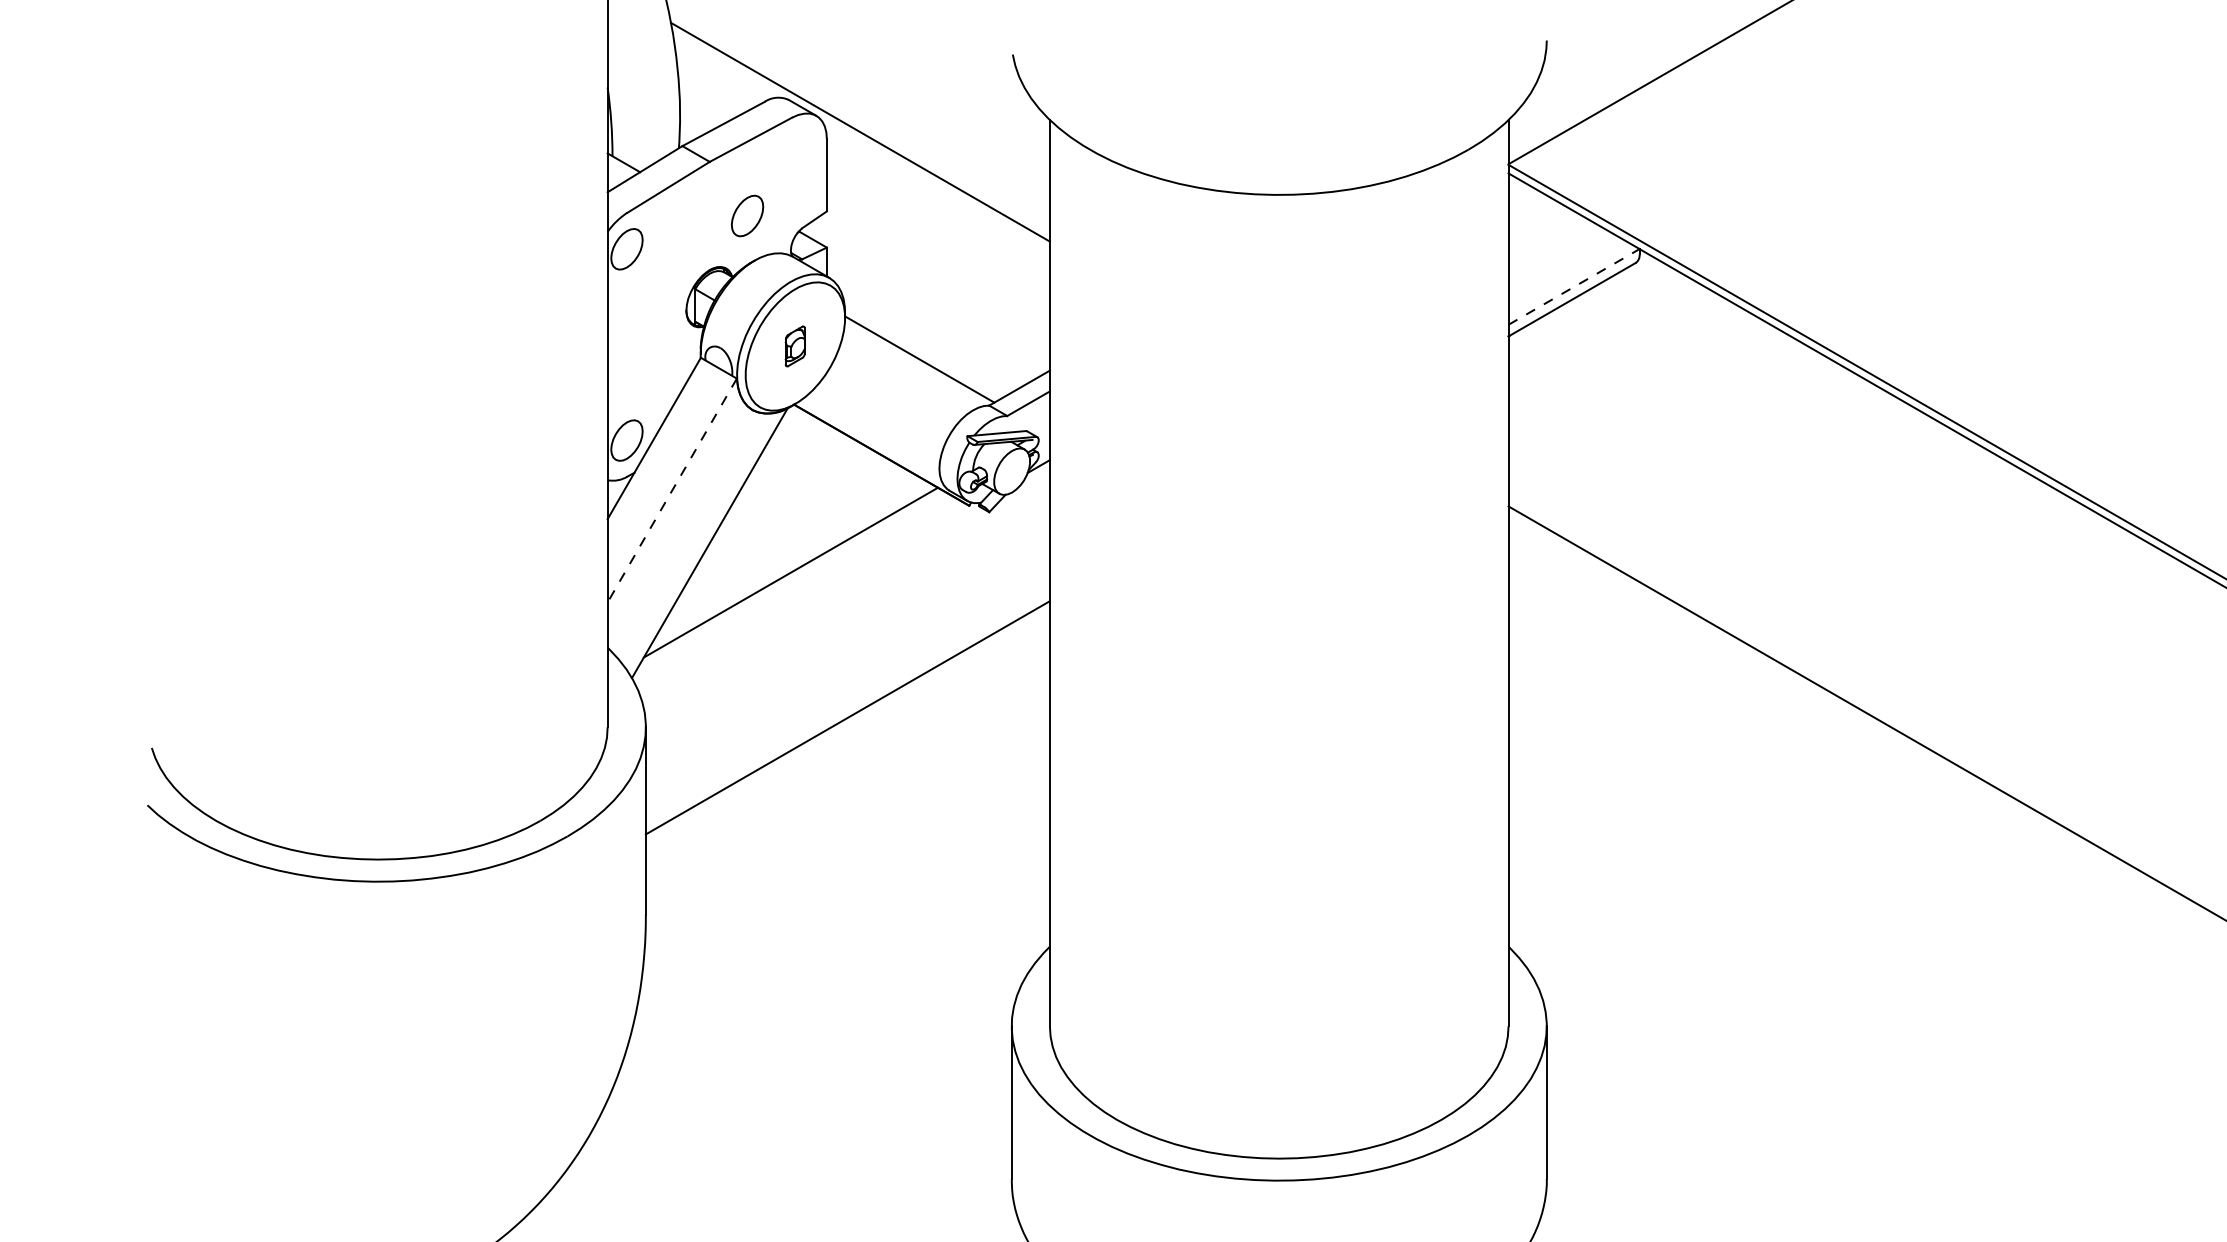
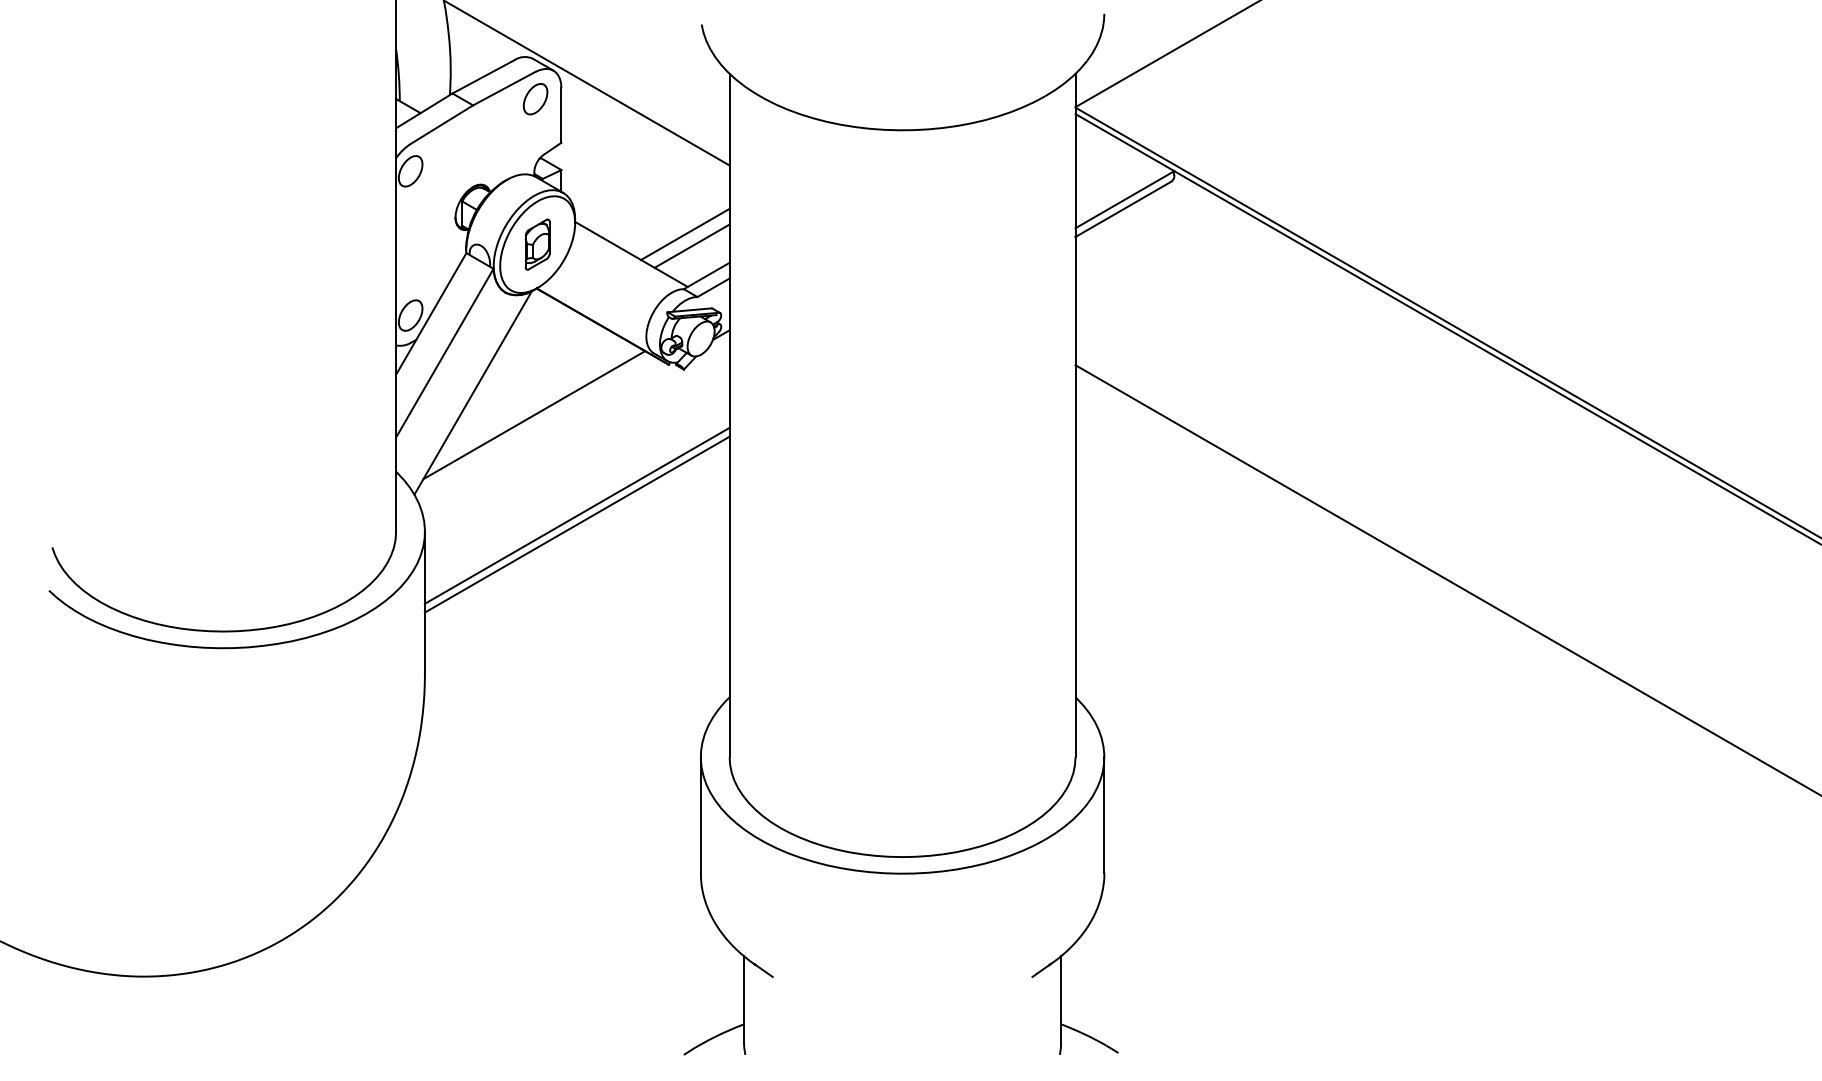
part: (747, 216) -> (535, 99), moved
line: (1574, 286) -> (1125, 199), dashed -> solid
line: (991, 331) -> (685, 233), added
part: (795, 346) -> (537, 244), size x1.67
line: (999, 347) -> (691, 245), added
line: (671, 490) -> (444, 353), dashed -> solid
line: (846, 705) -> (576, 515), added

